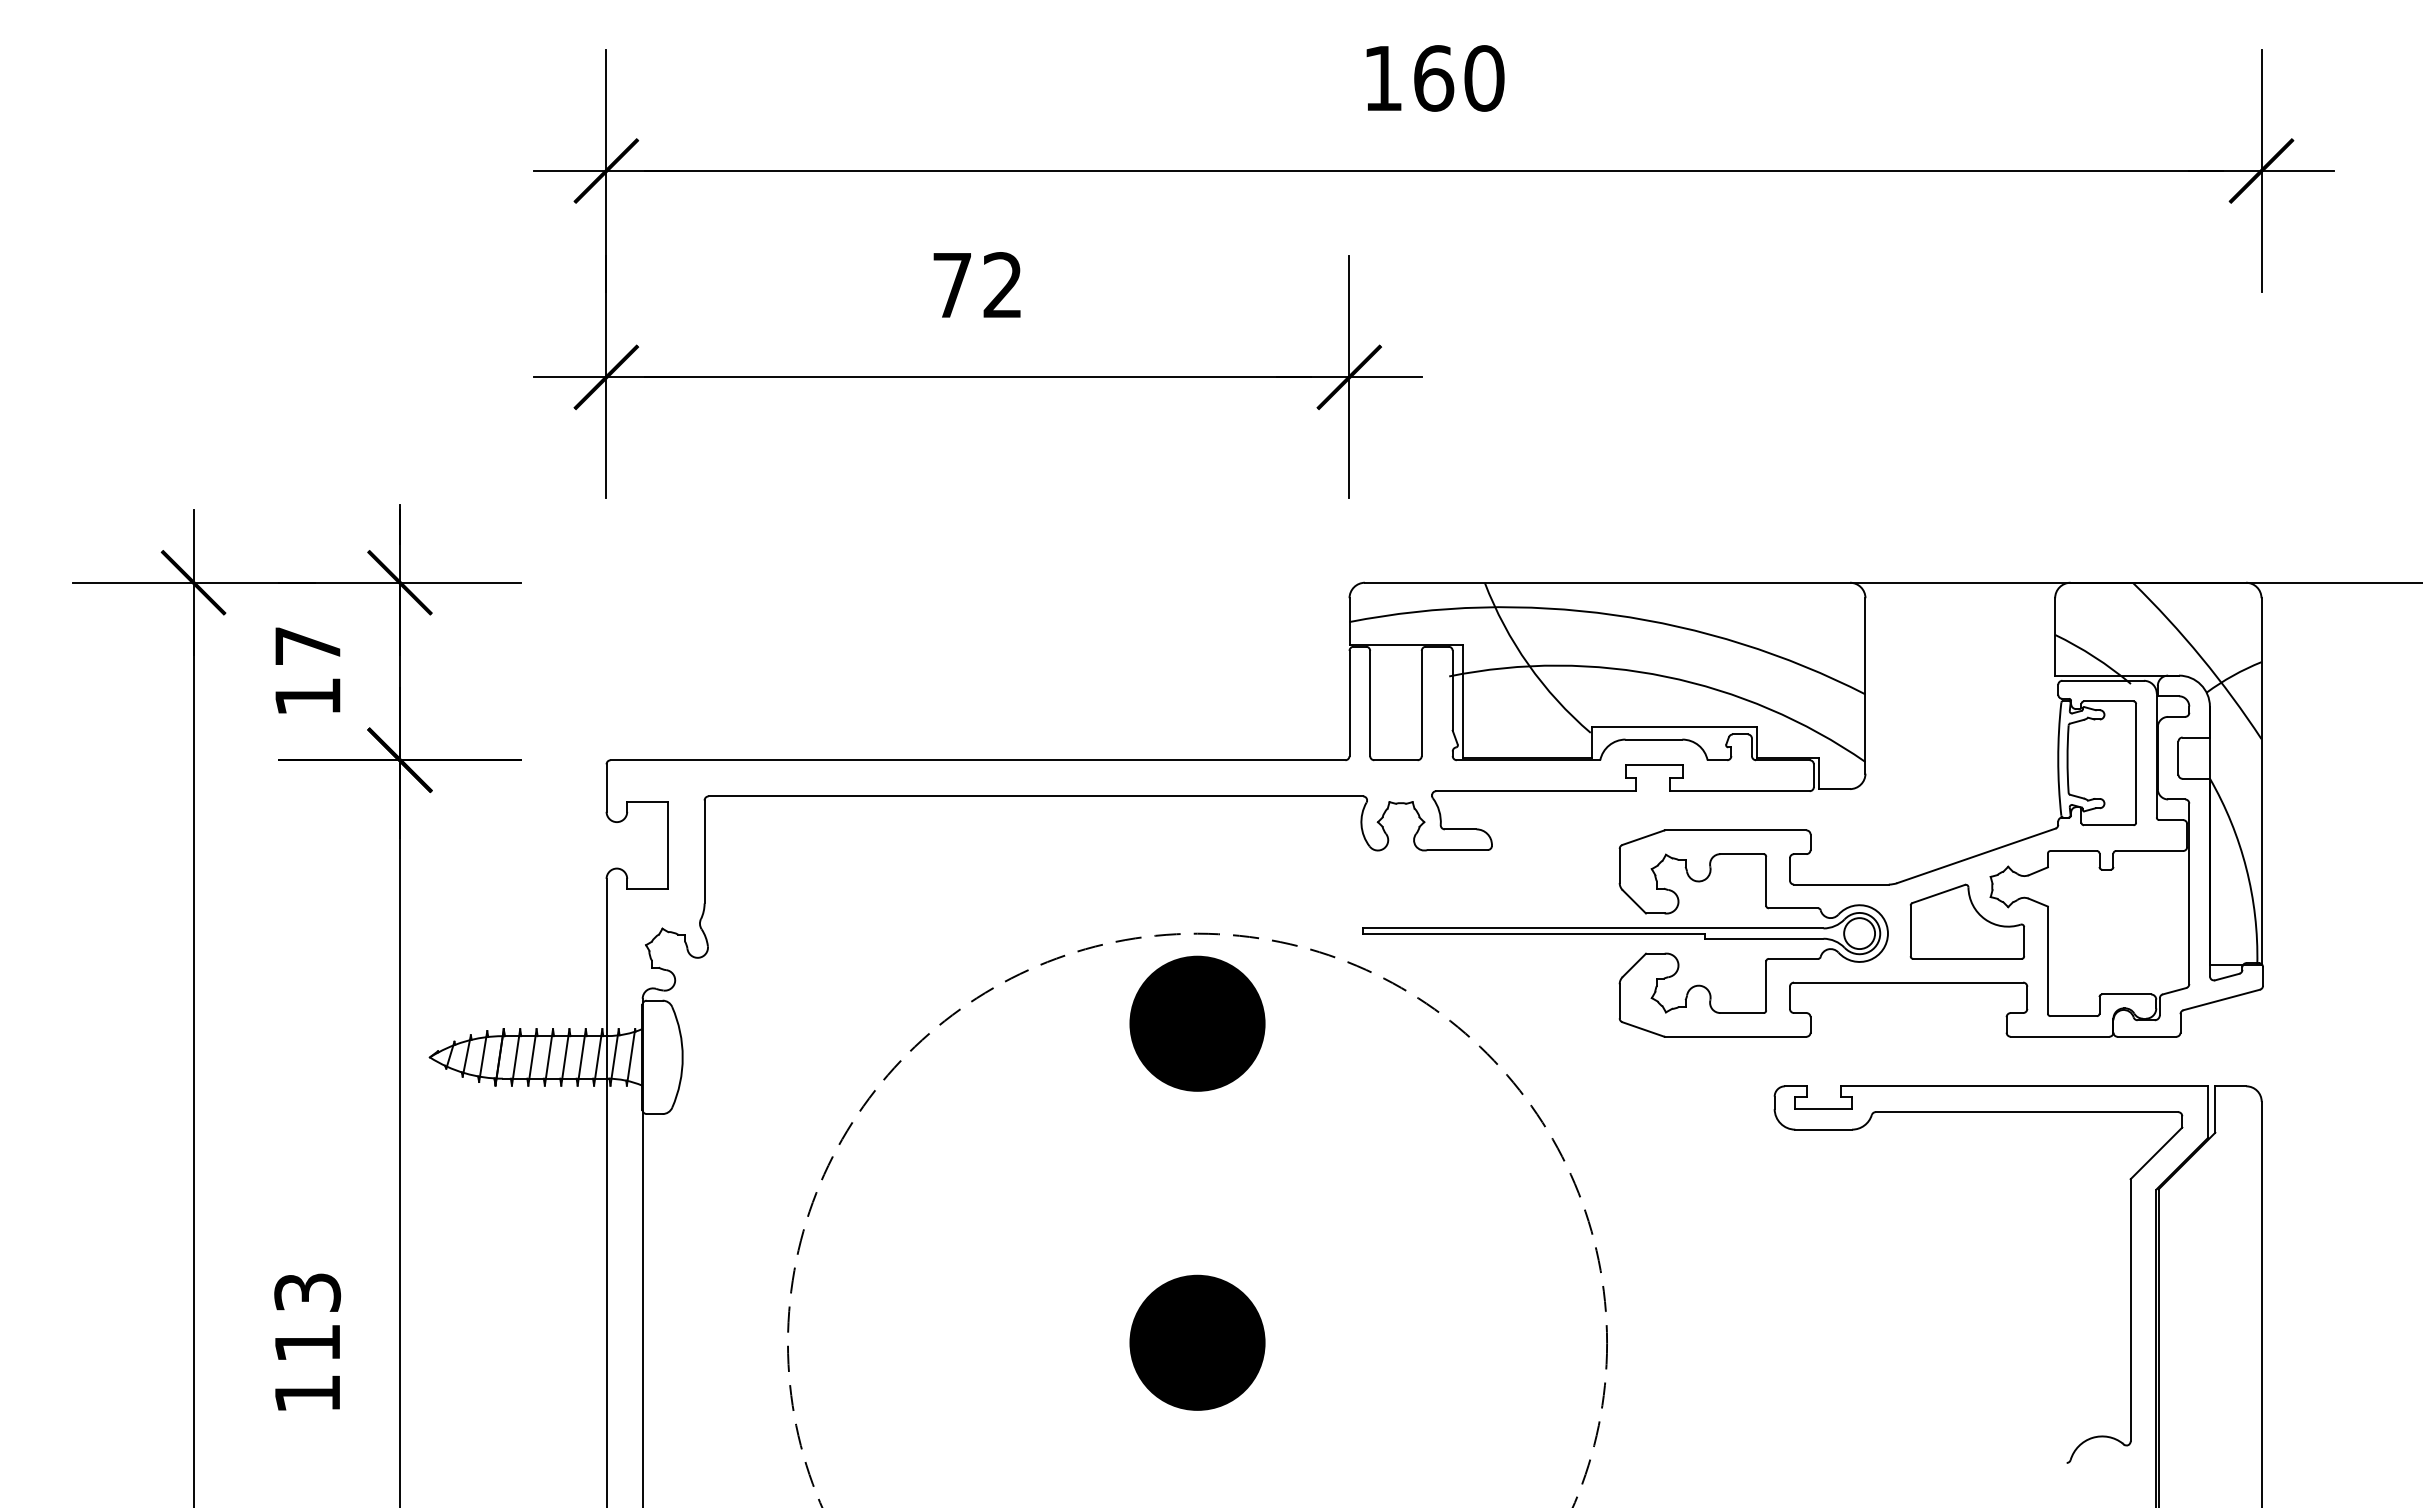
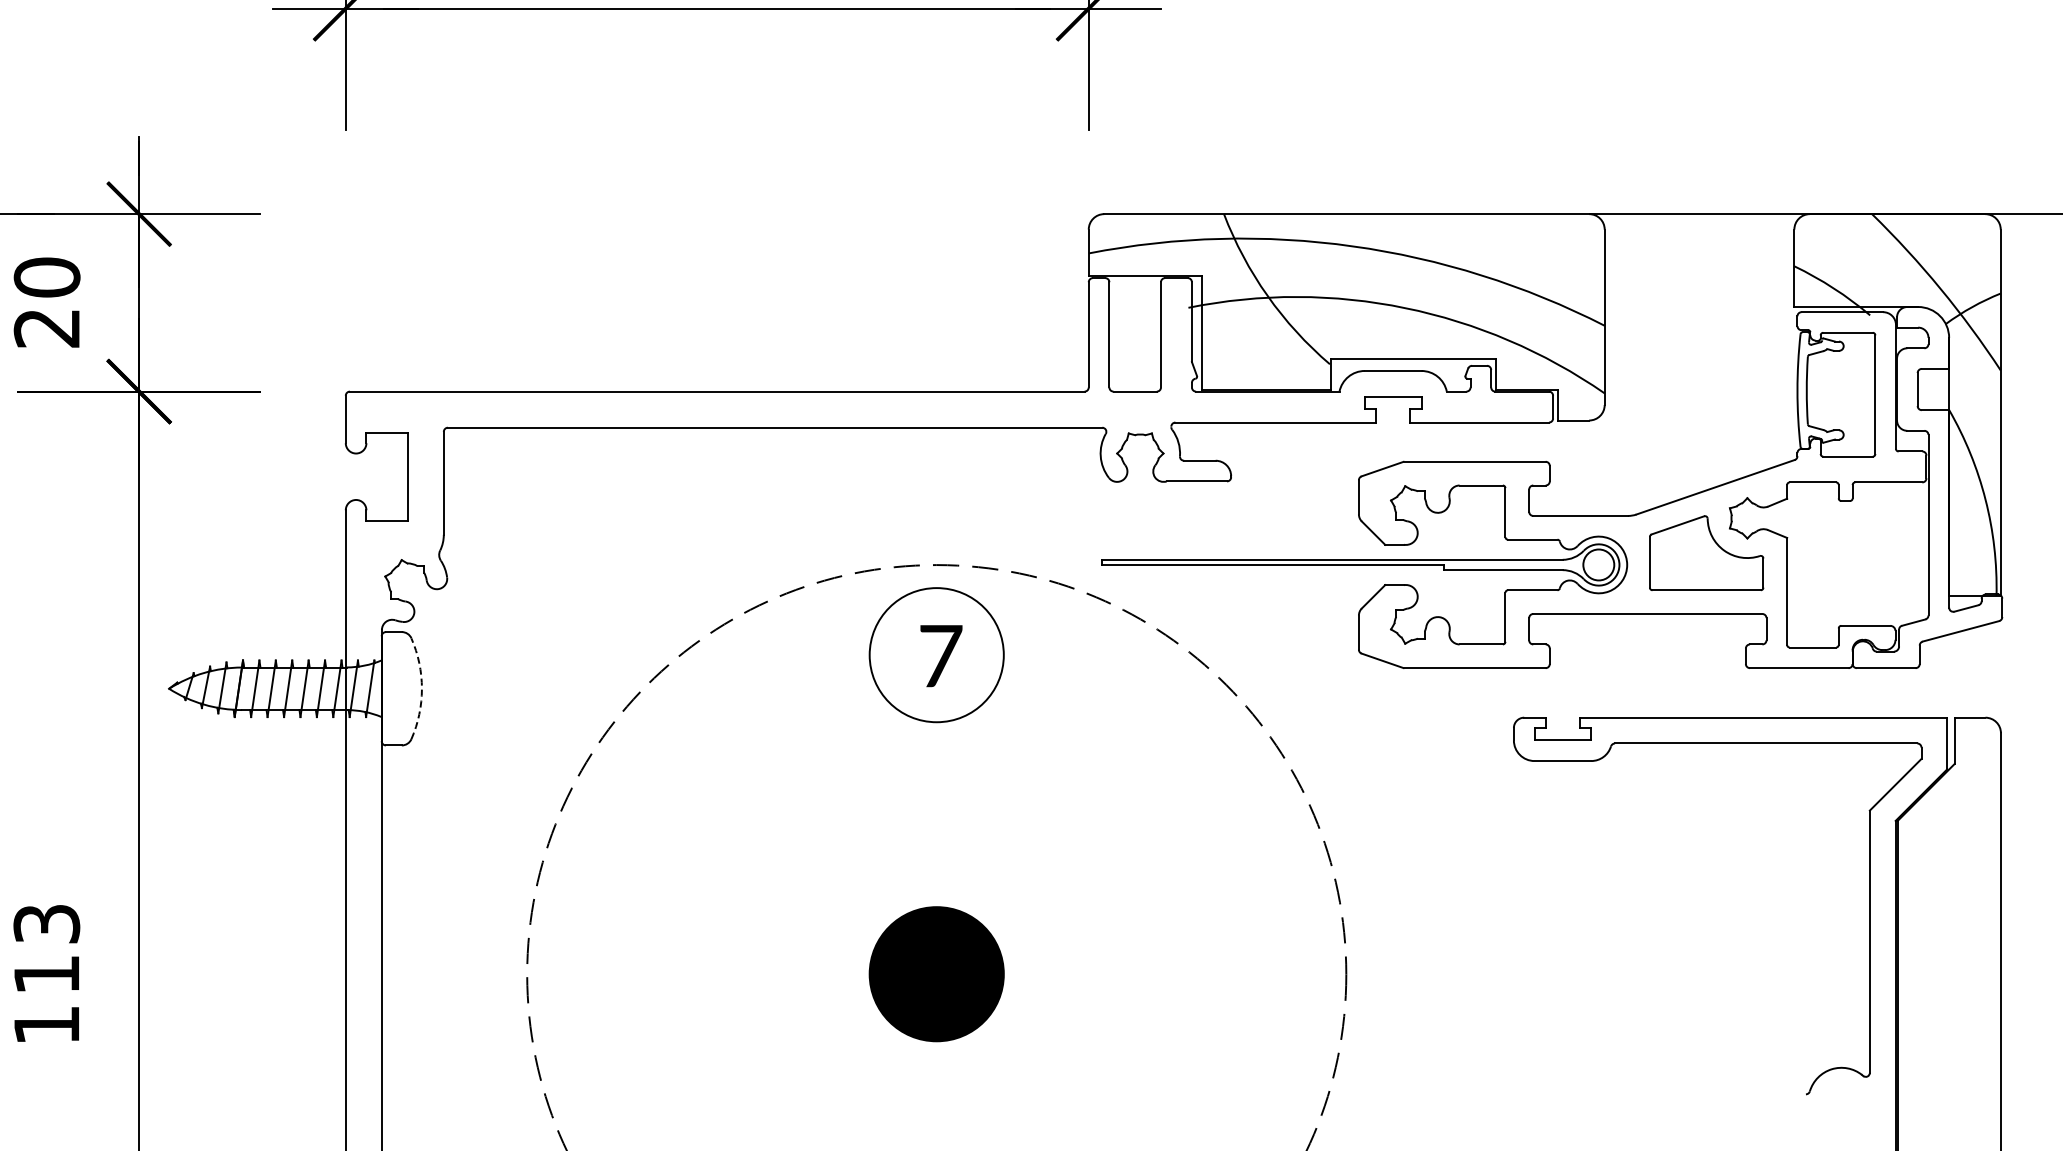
text: (307, 671) -> (46, 302), 17 -> 20
fill: (1197, 1023) -> (936, 654), removed
arc: (682, 1057) -> (421, 688), solid -> dashed

